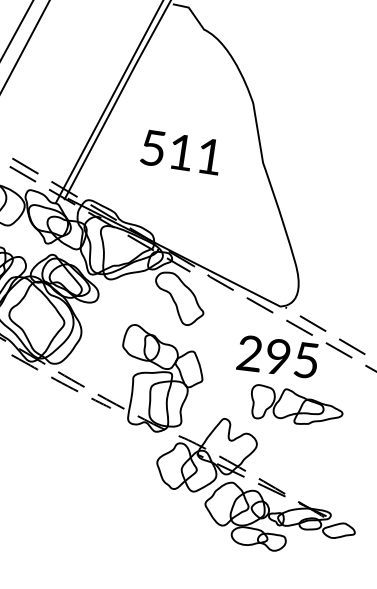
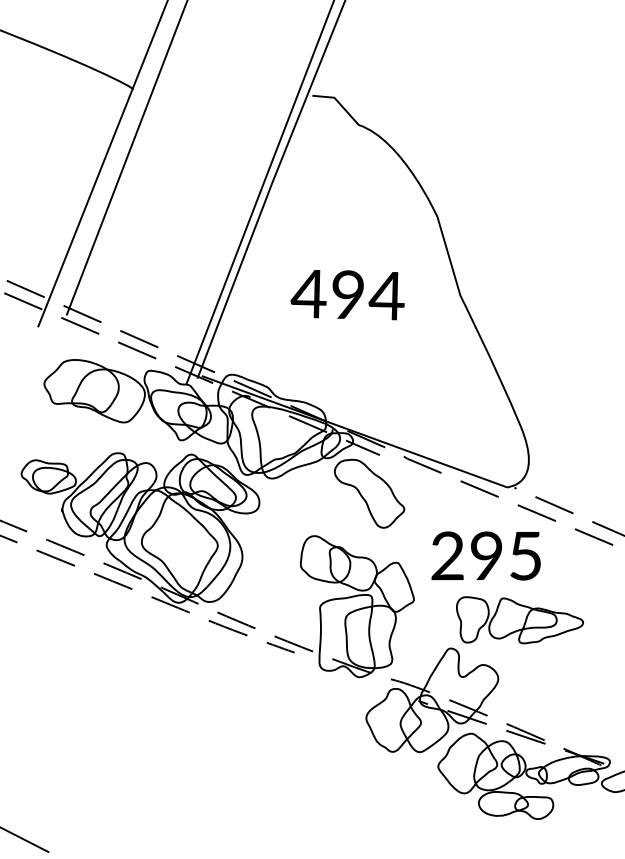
text: (180, 152) -> (347, 294), 511 -> 494
text: (277, 356) -> (485, 555), moved
part: (296, 406) -> (519, 620), moved

